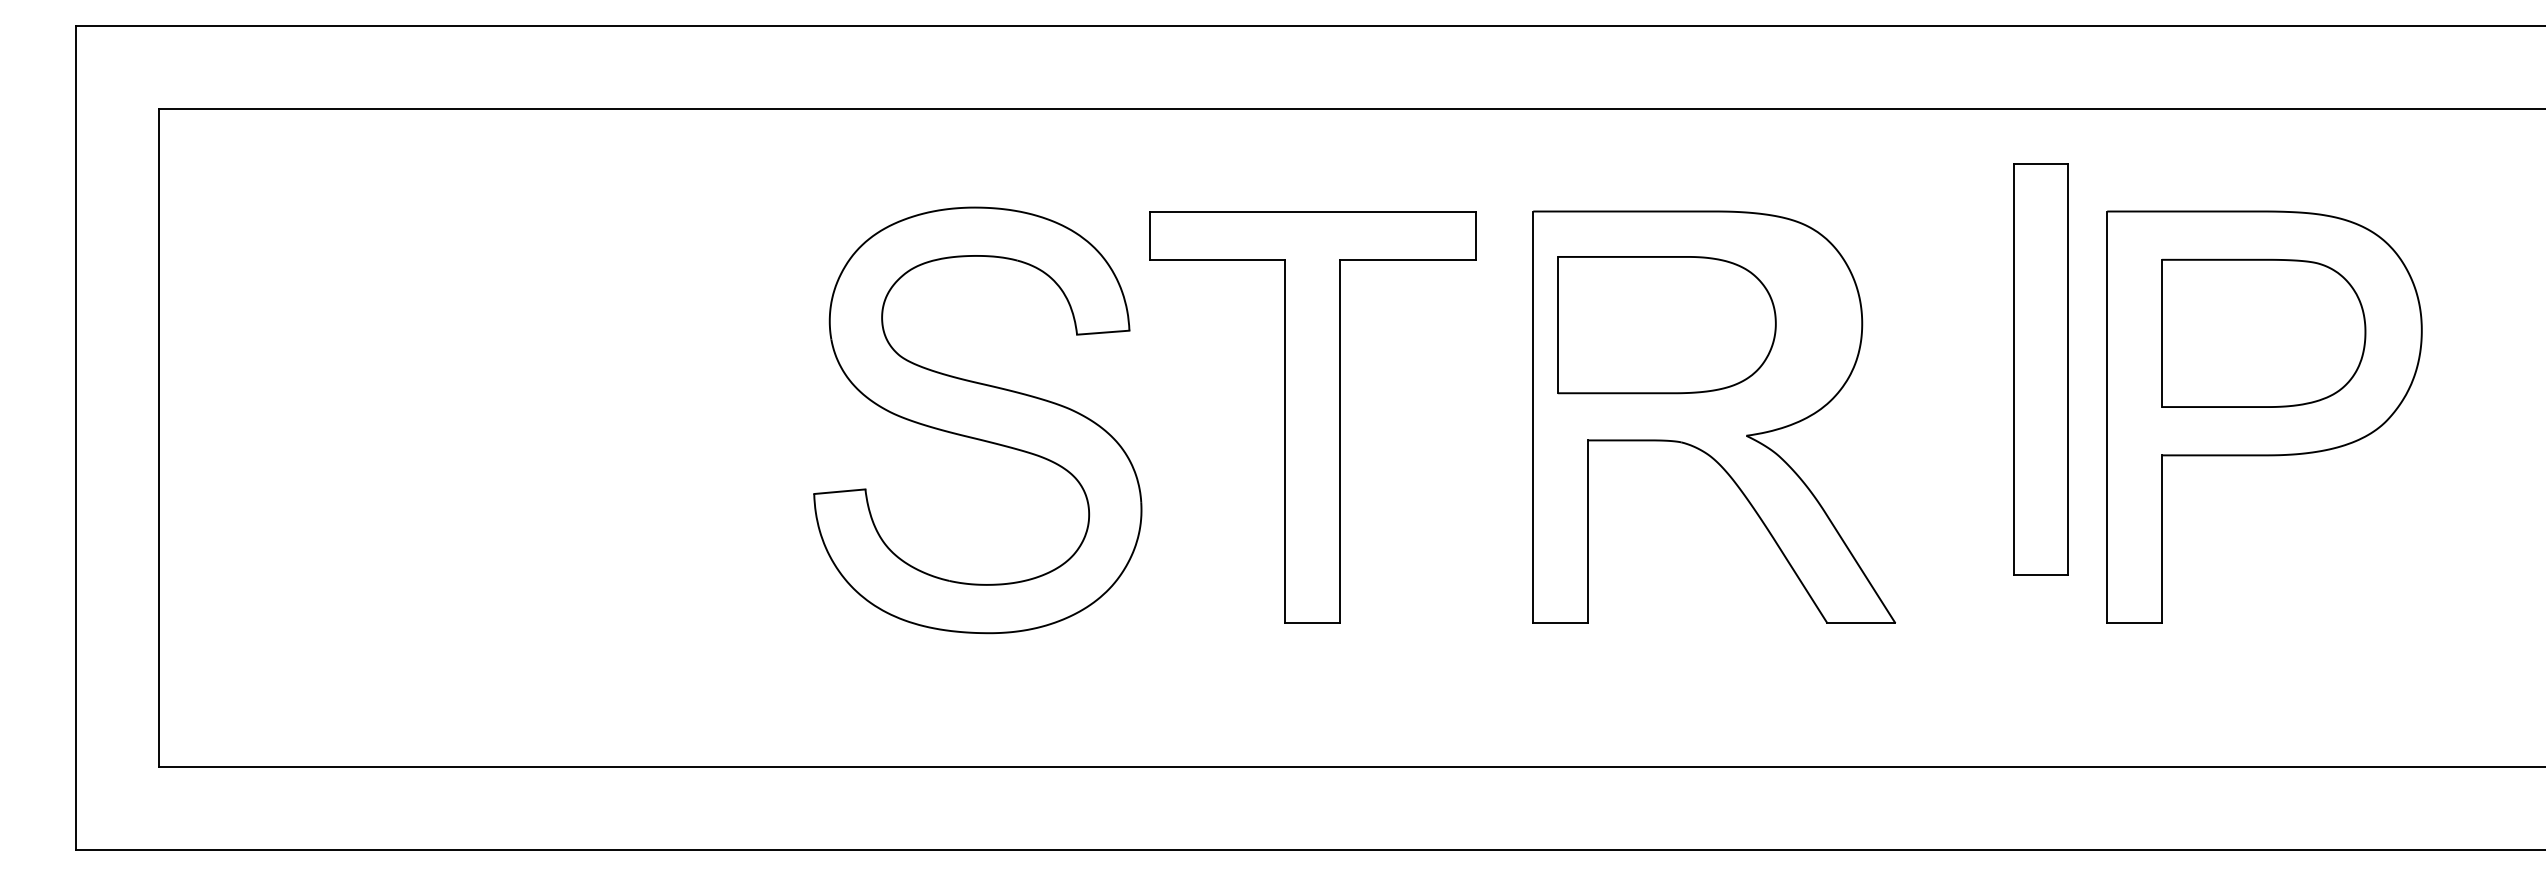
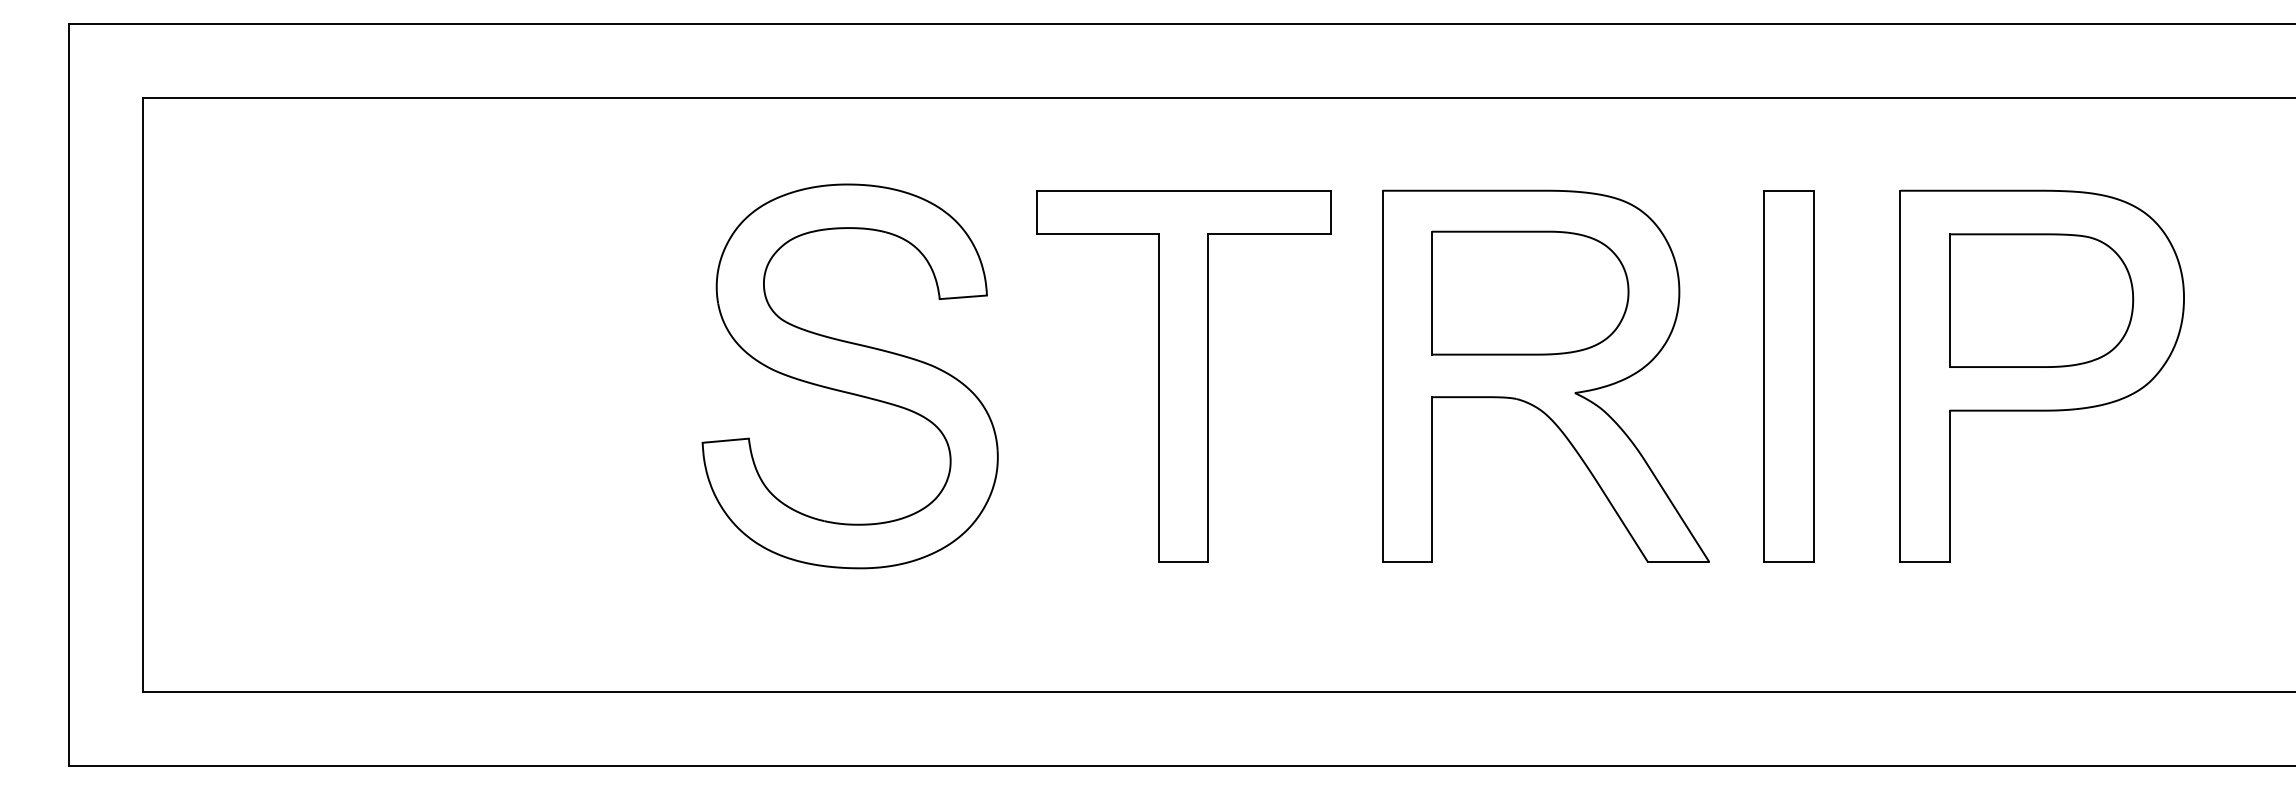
part: (1666, 325) -> (1529, 293), moved
part: (2040, 369) -> (1788, 376), moved
part: (977, 420) -> (849, 376), moved

